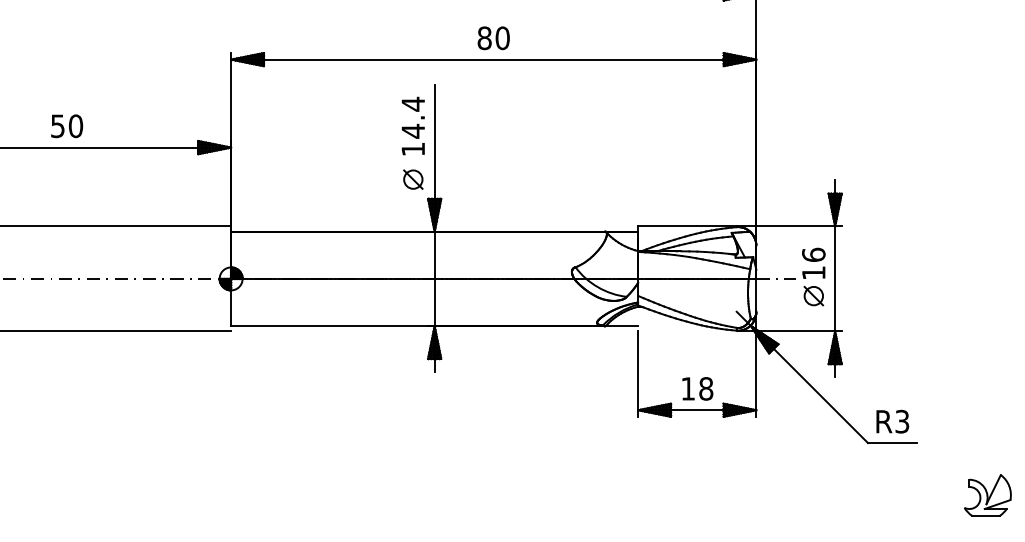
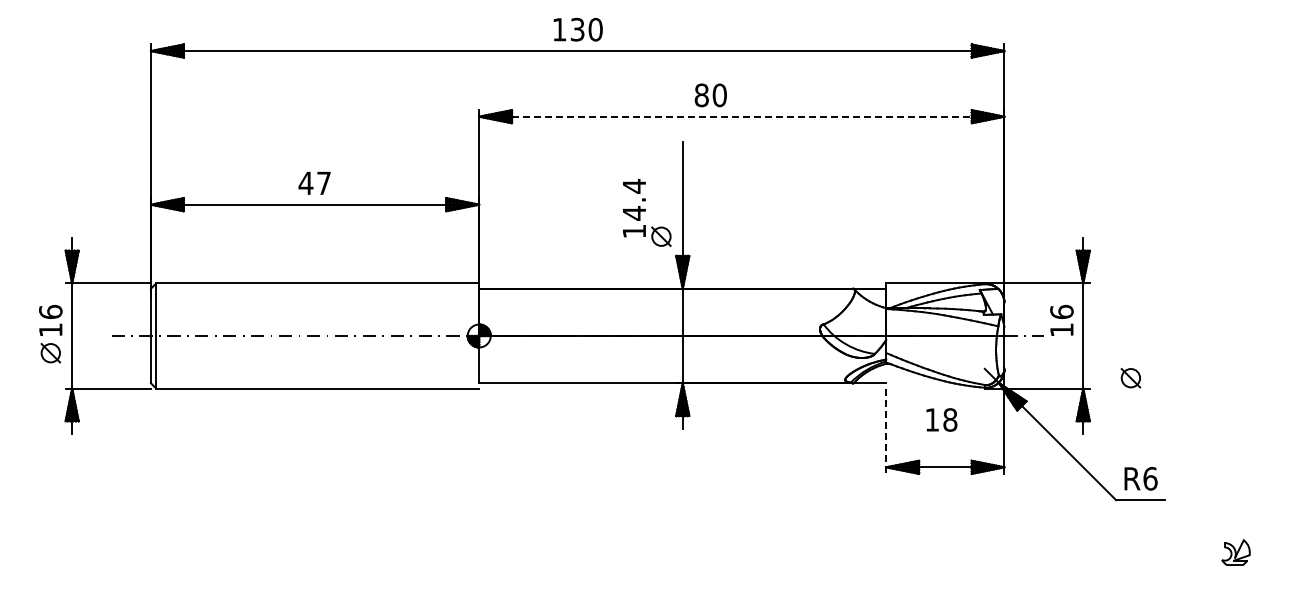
text: (493, 38) -> (710, 95), moved
line: (493, 59) -> (741, 116), solid -> dashed
text: (66, 126) -> (314, 183), 50 -> 47
text: (413, 126) -> (634, 208), moved
part: (813, 296) -> (1130, 378), moved
line: (638, 374) -> (886, 431), solid -> dashed
text: (697, 388) -> (941, 419), moved
text: (902, 421) -> (1150, 478), R3 -> R6
part: (987, 495) -> (1235, 552), size x0.6

